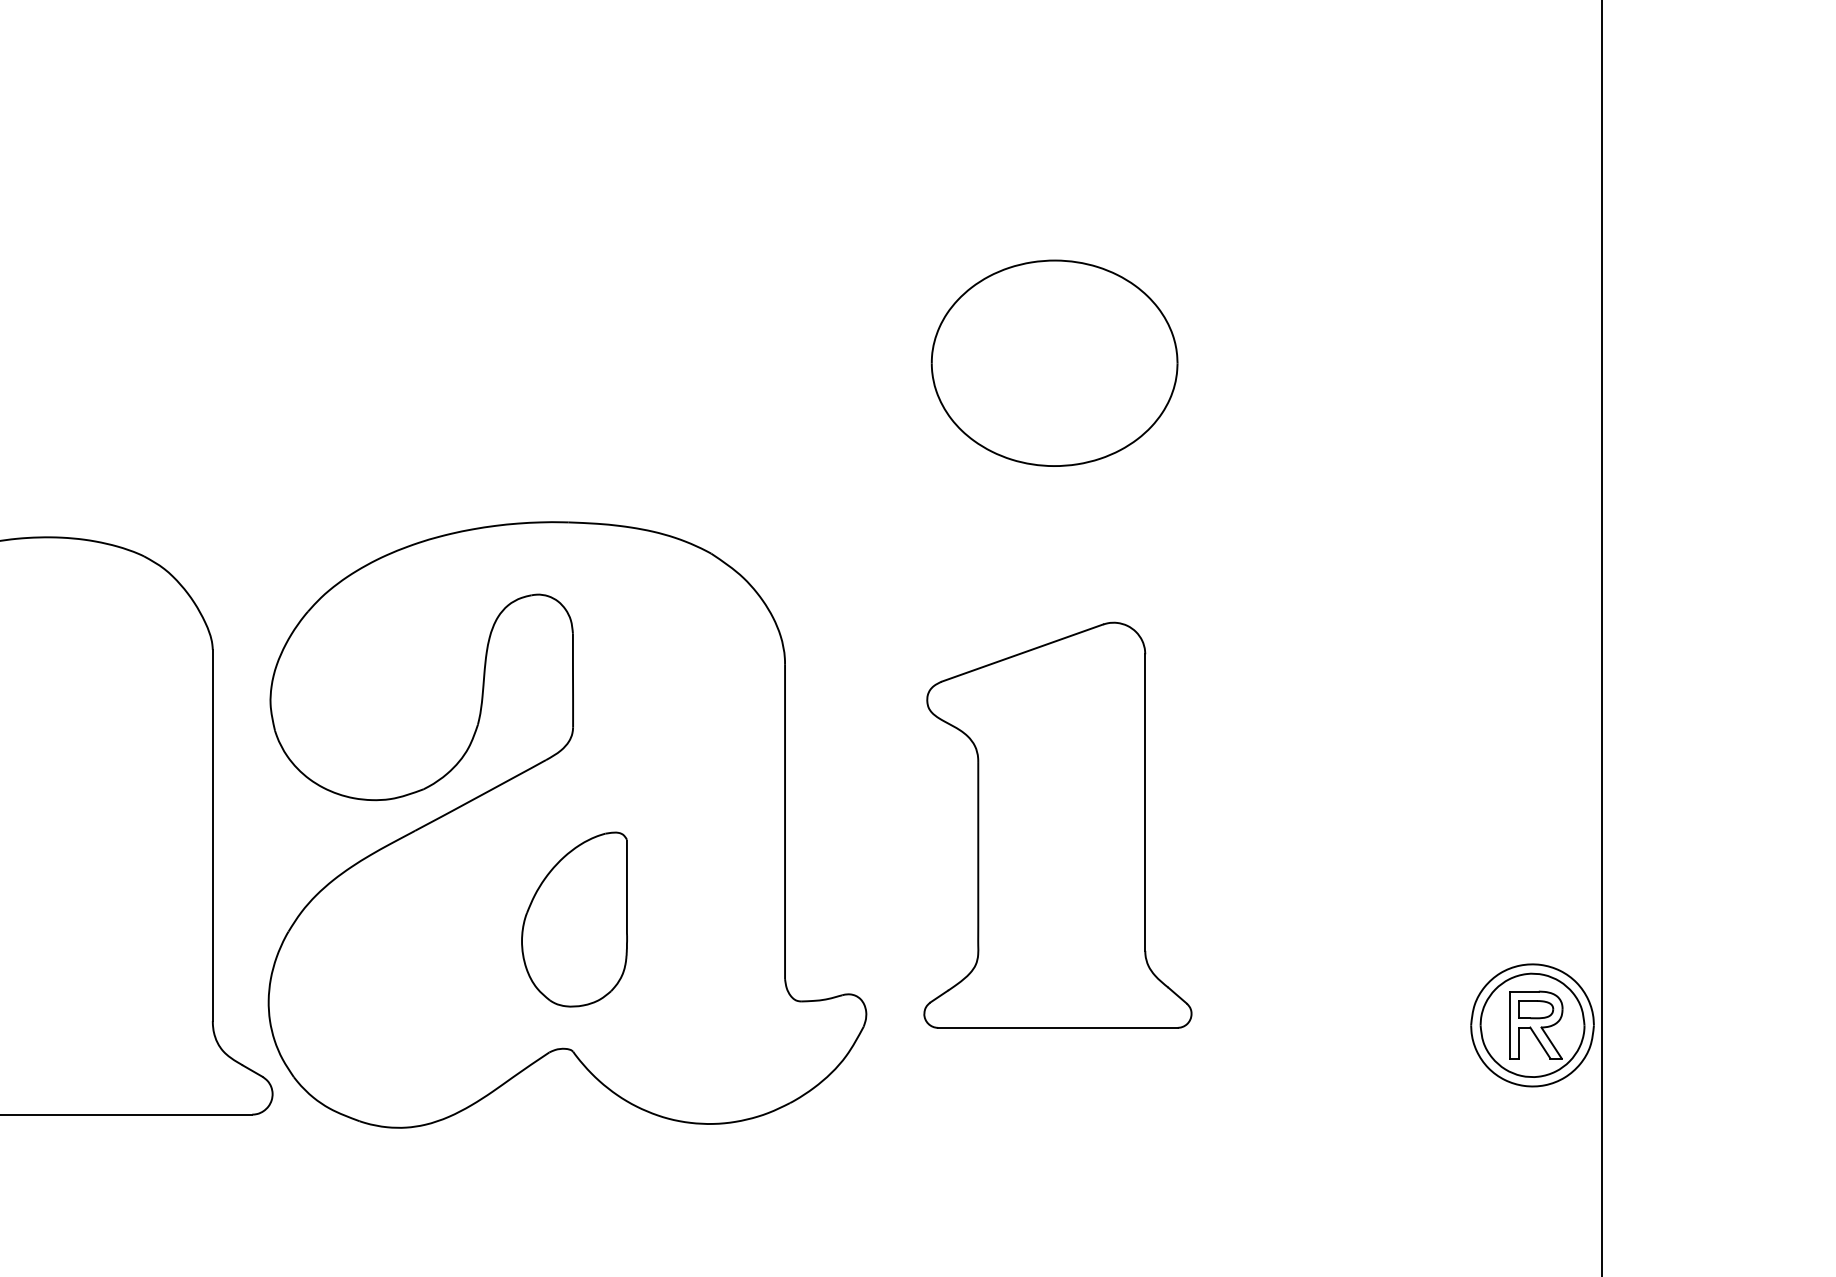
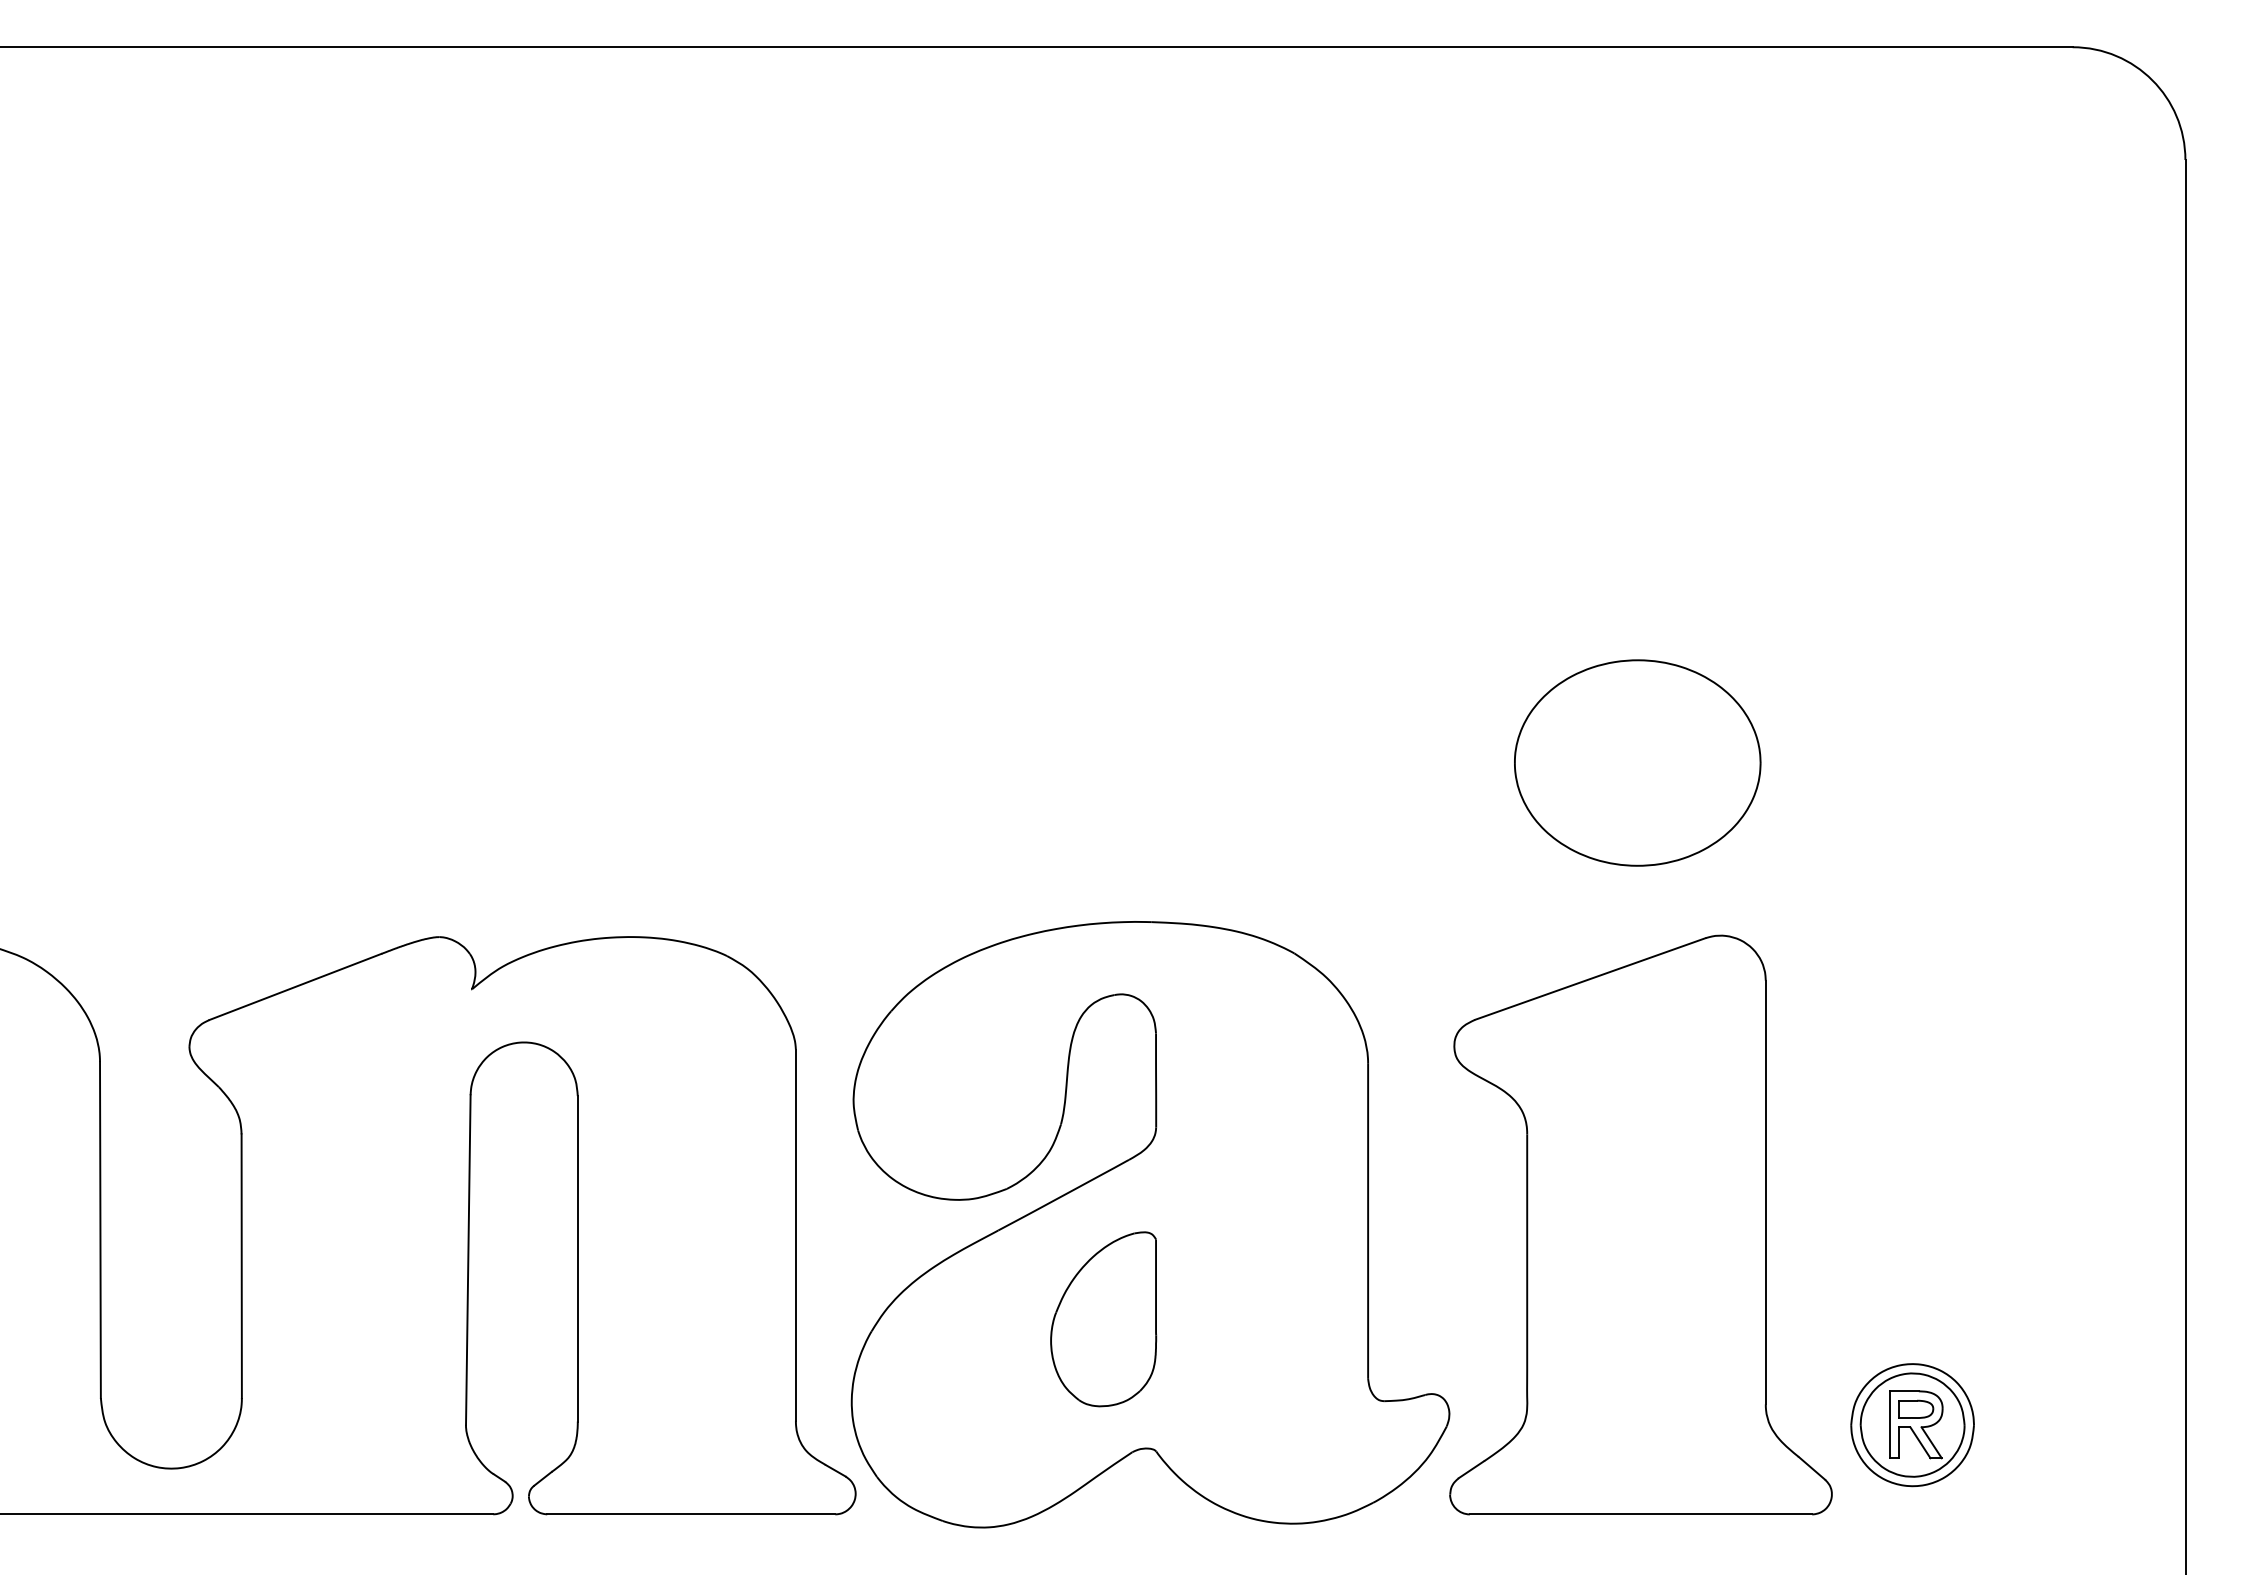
part: (1057, 824) -> (1640, 1224), size x1.43
part: (574, 919) -> (1103, 1319), moved
part: (1532, 1025) -> (1912, 1425), moved

